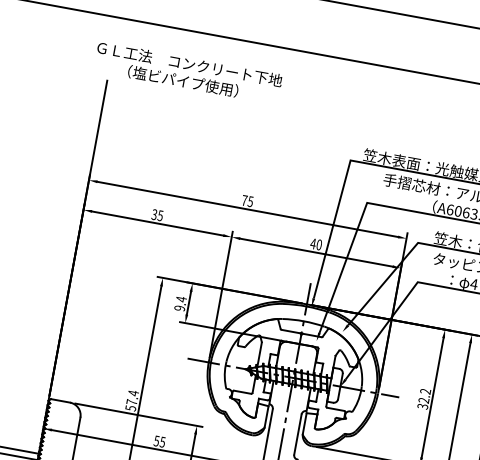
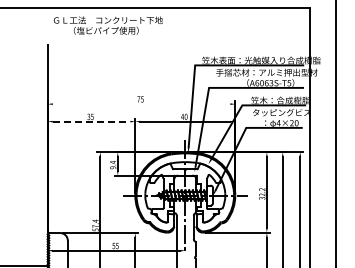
text: (186, 72) -> (107, 25), moved
line: (247, 210) -> (141, 104), removed
line: (157, 223) -> (91, 121), solid -> dashed

